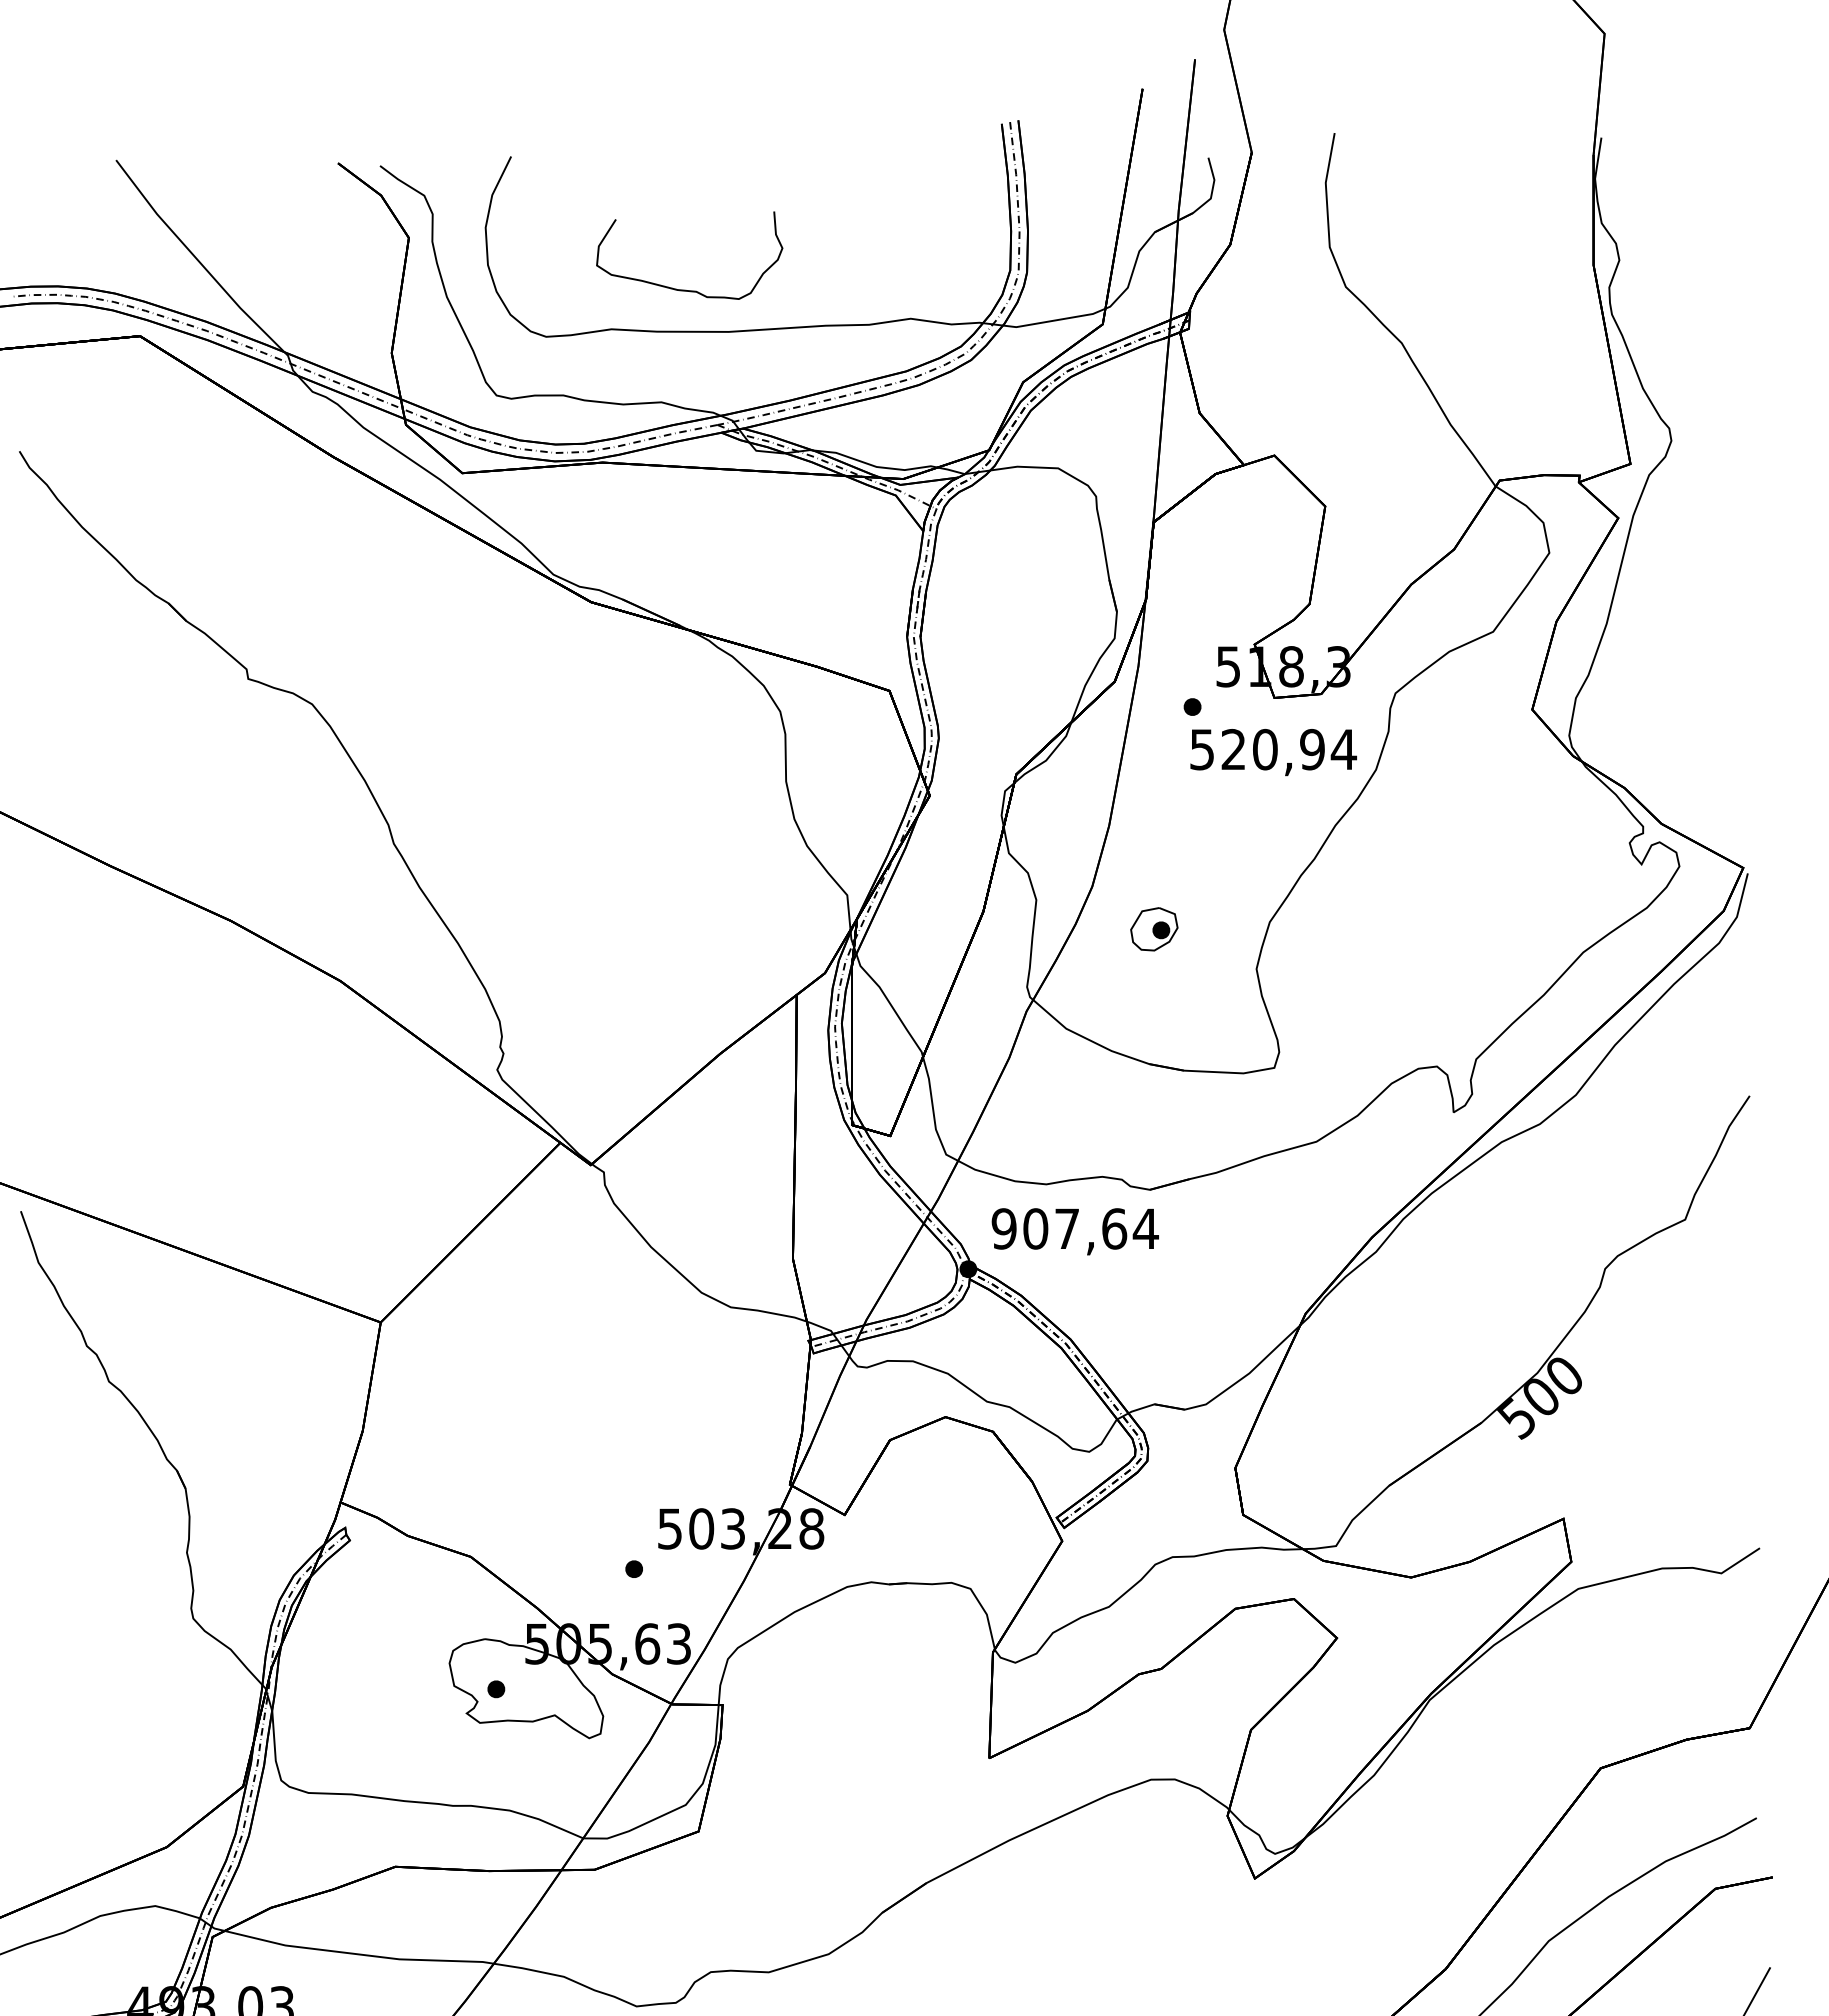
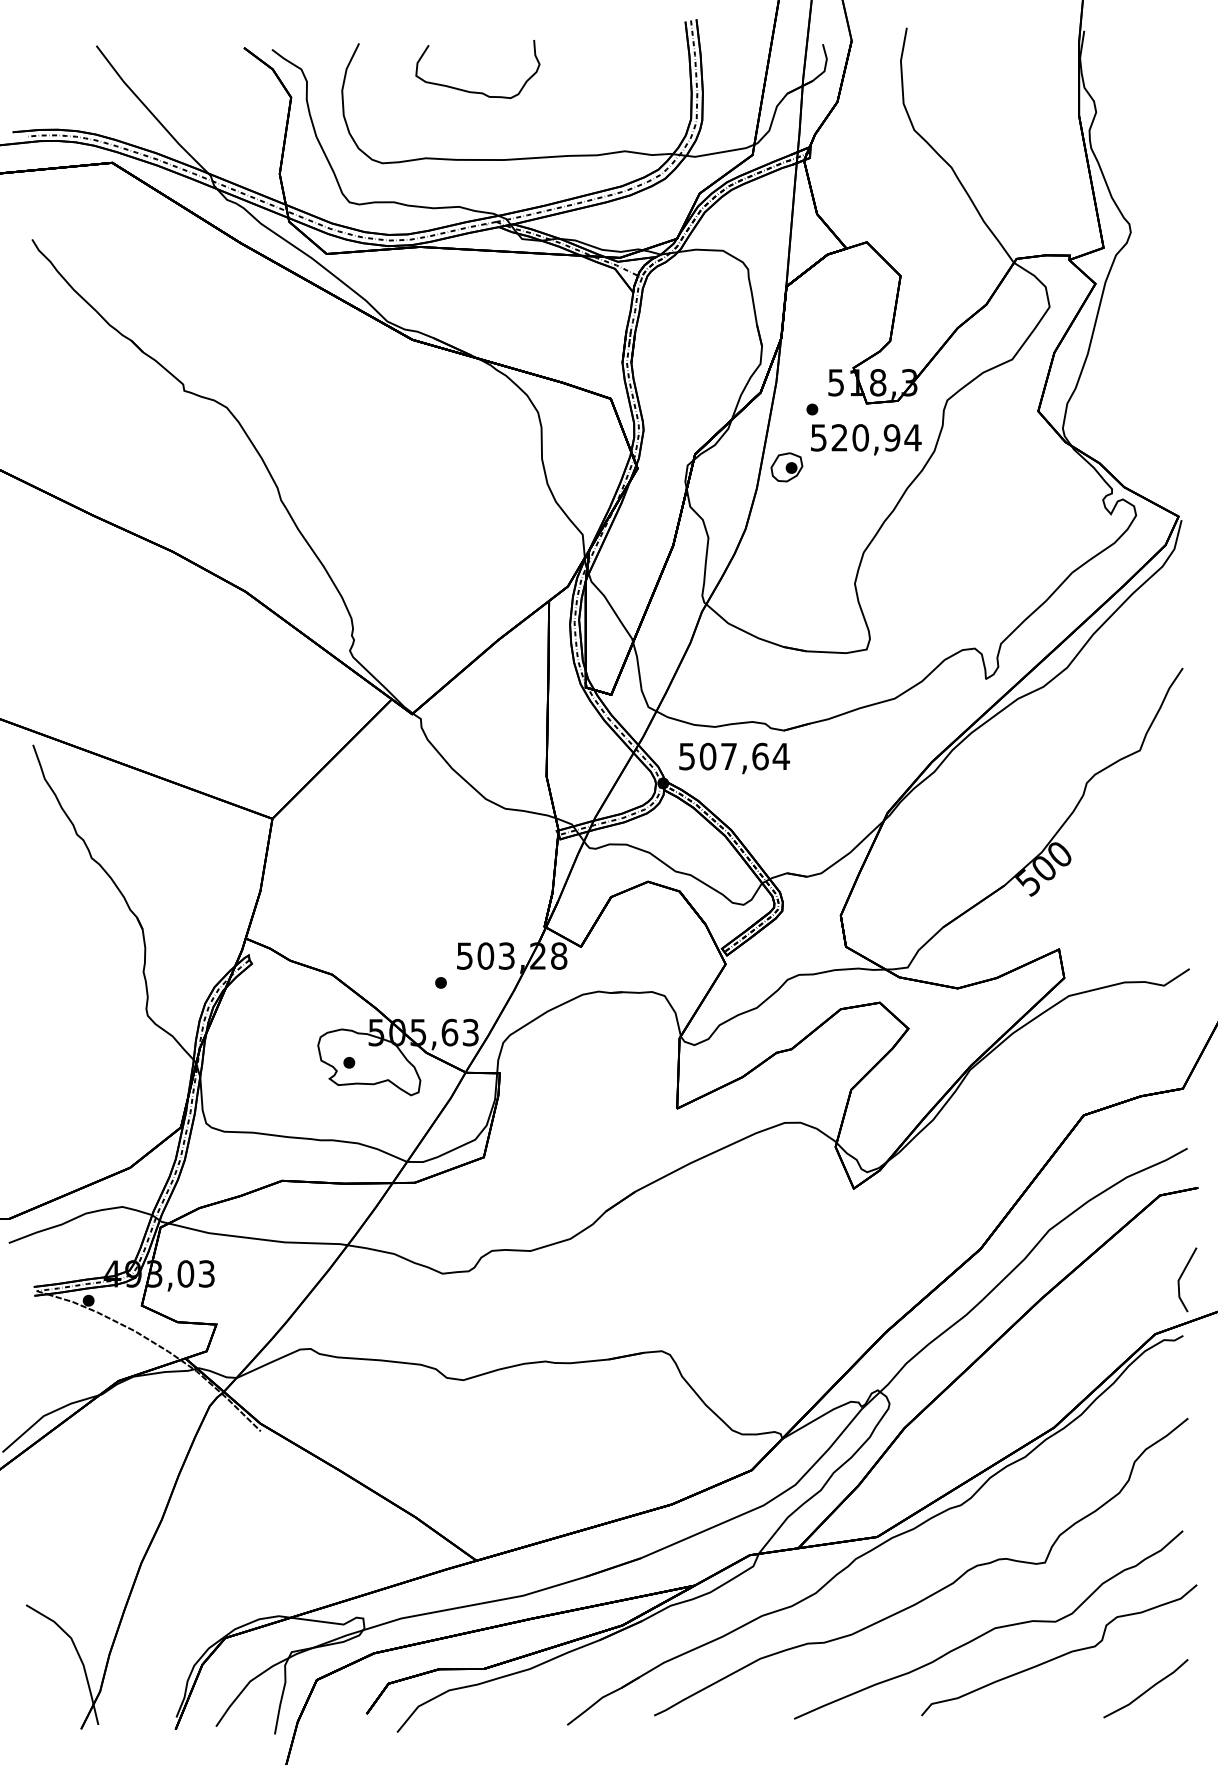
curve: (687, 289) -> (476, 91), moved
part: (1153, 929) -> (786, 467), moved
text: (1003, 1228) -> (686, 756), 907,64 -> 507,64

